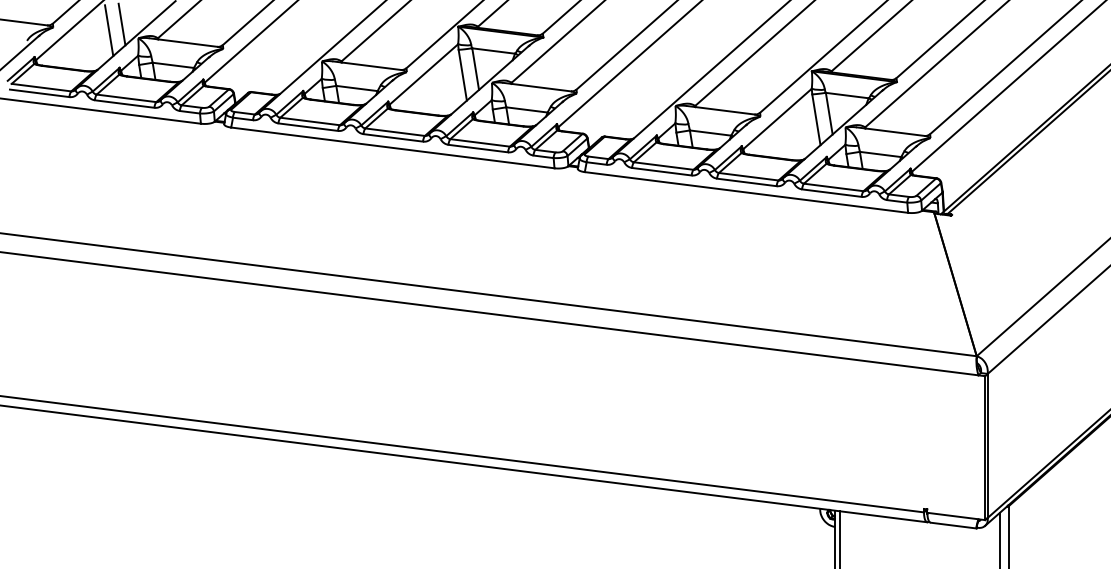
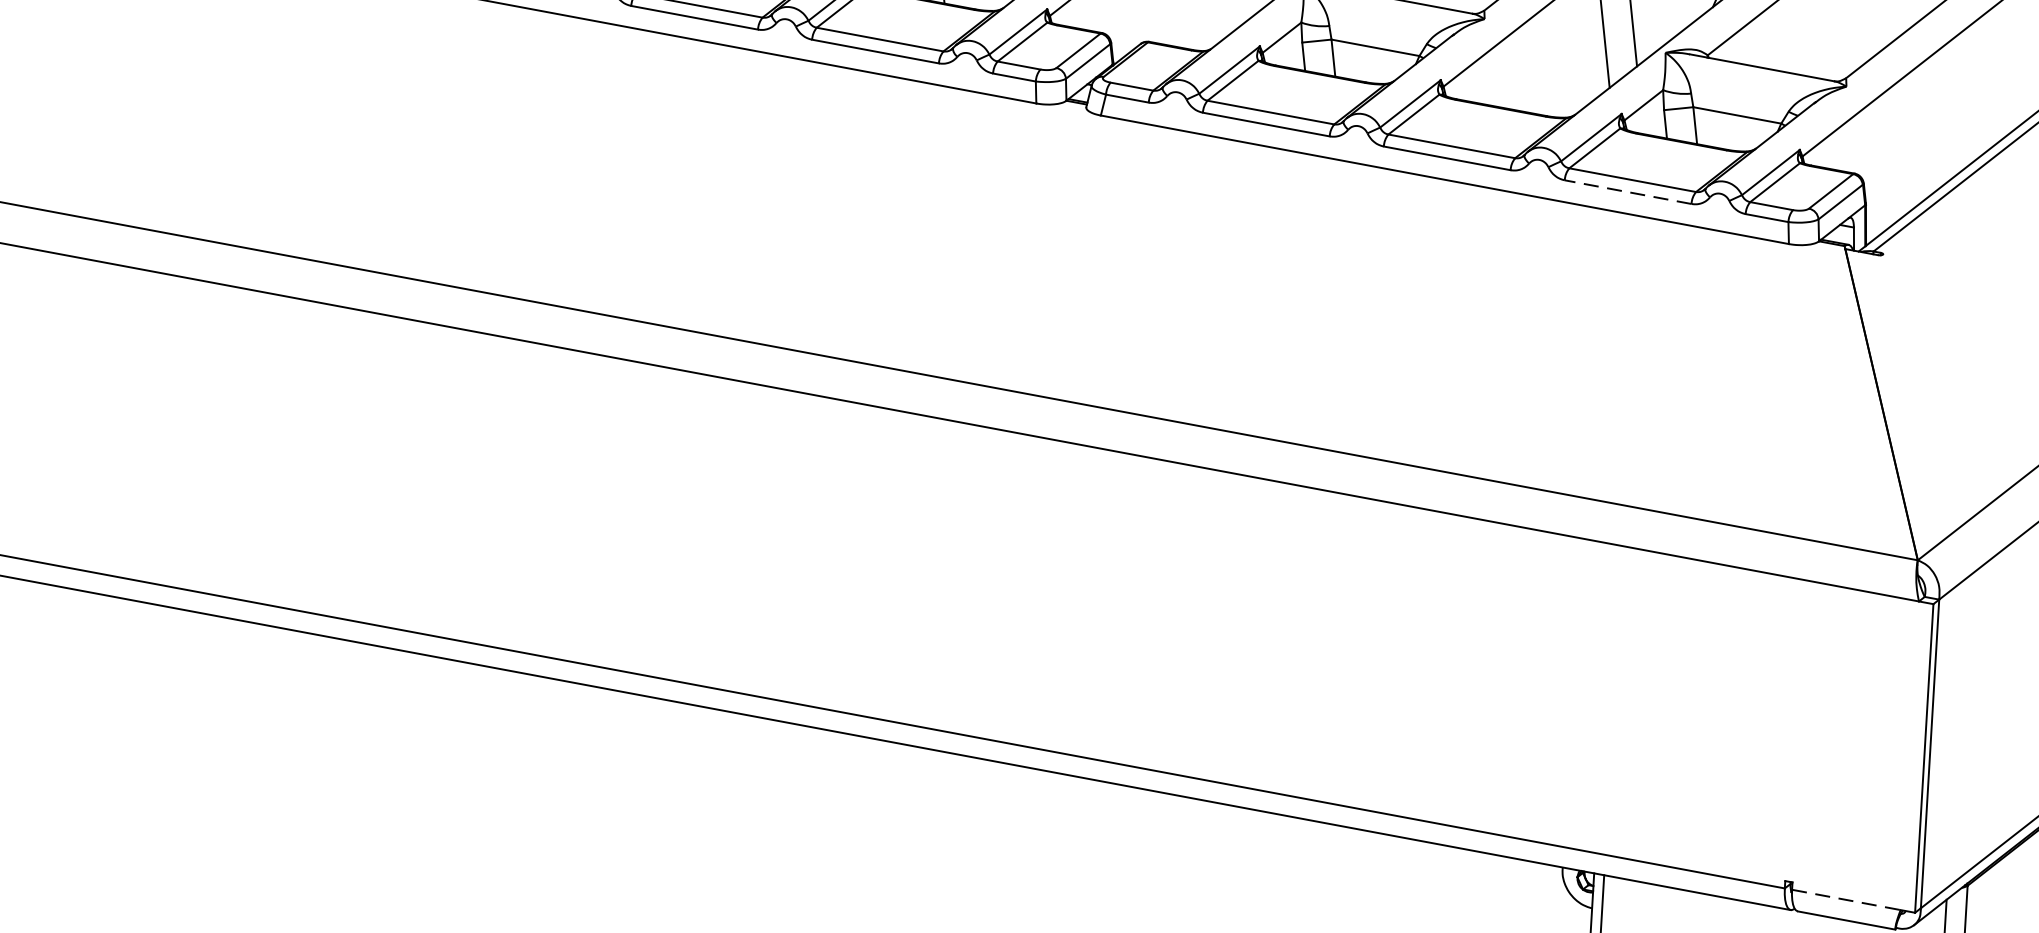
line: (831, 193) -> (1627, 192), solid -> dashed
line: (952, 516) -> (1845, 900), solid -> dashed

